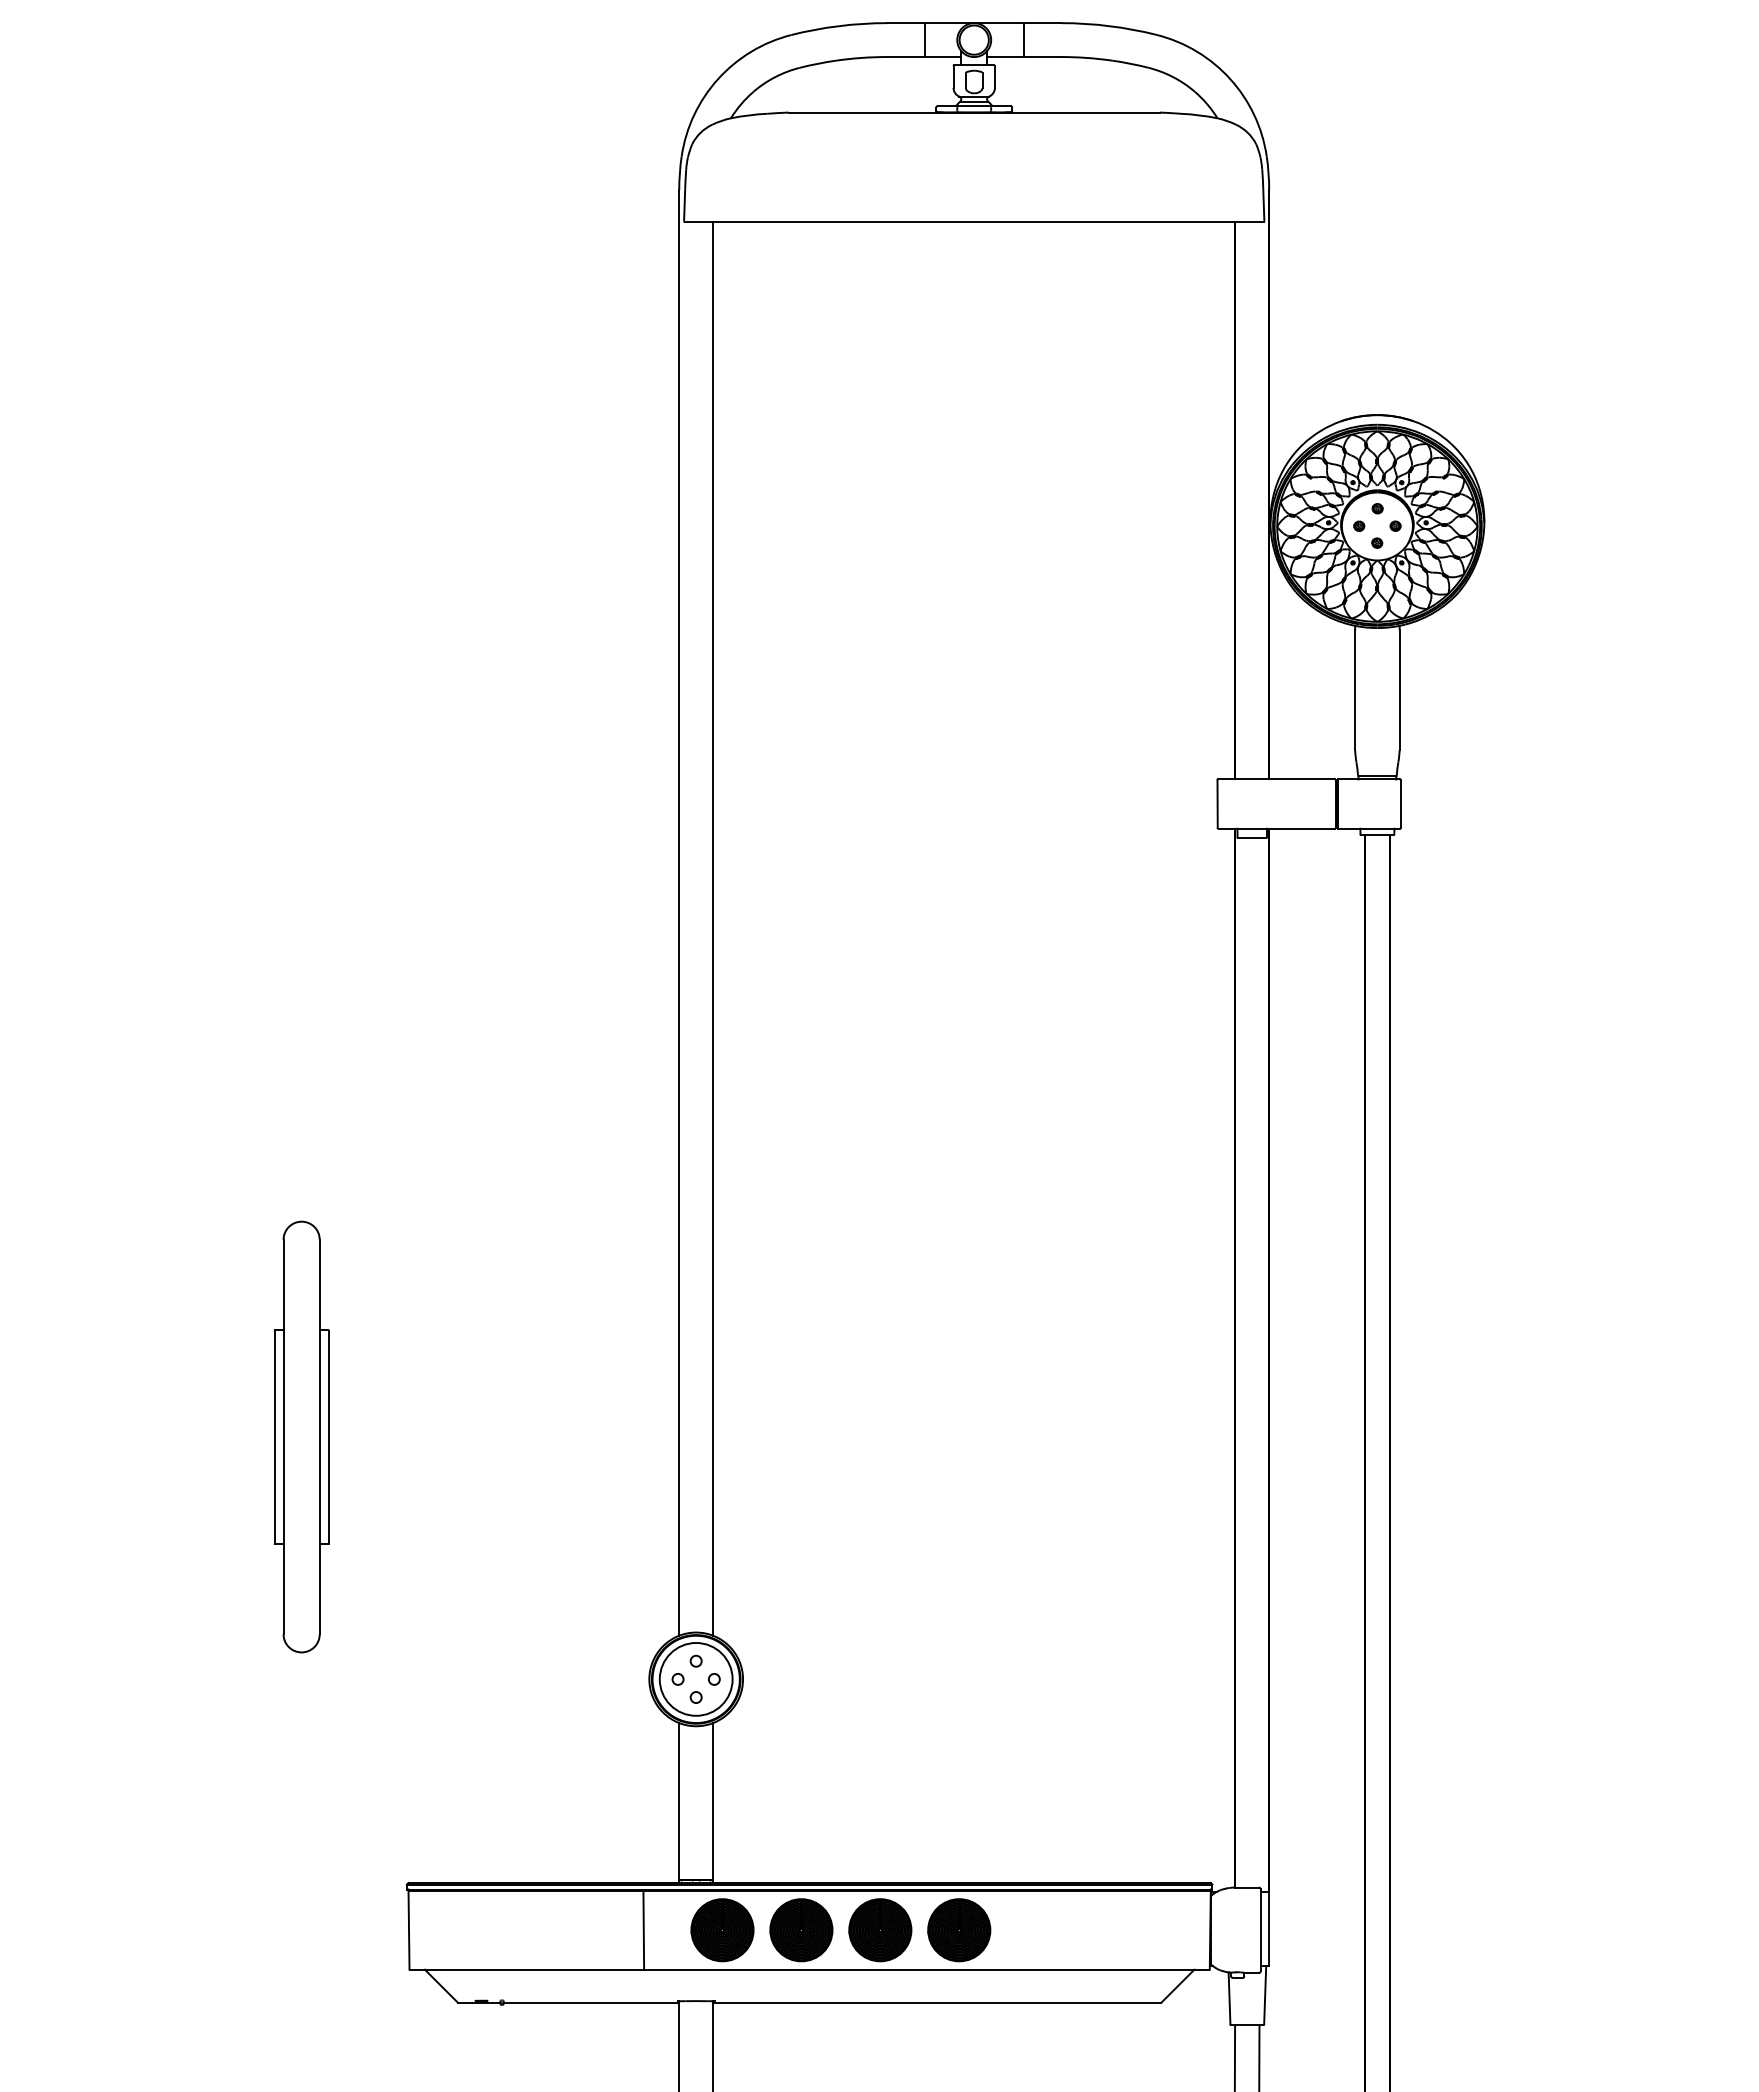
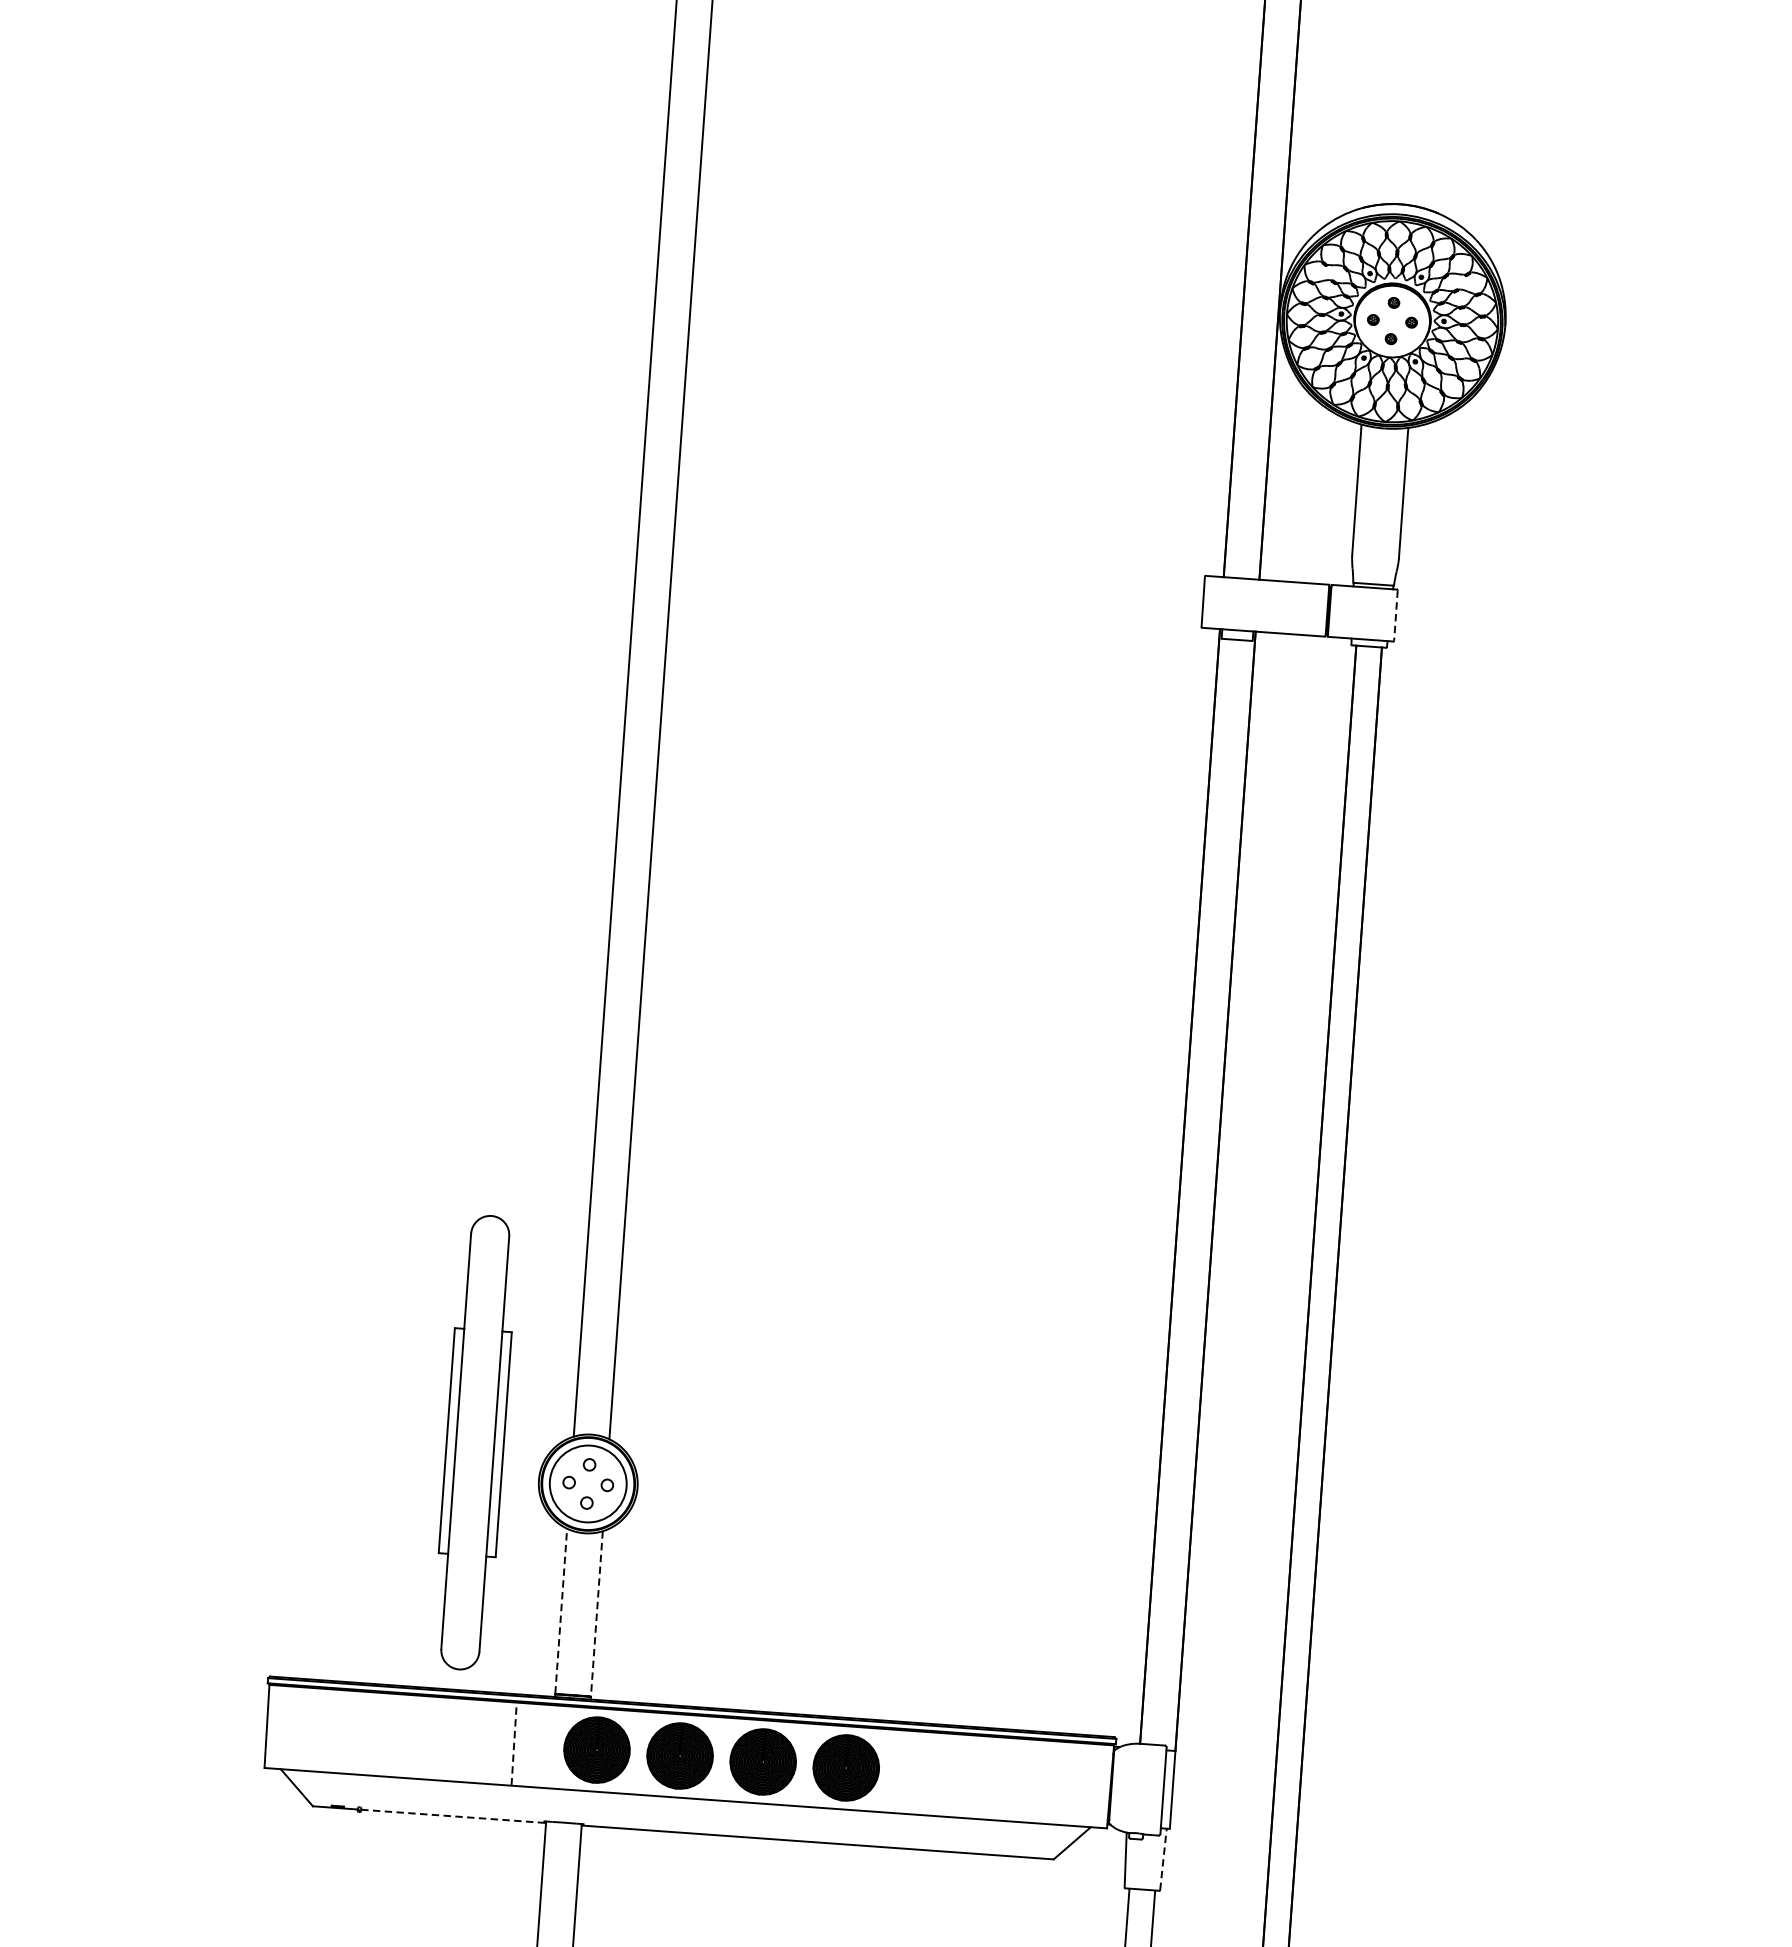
line: (1400, 804) -> (1395, 616), solid -> dashed
part: (301, 1436) -> (475, 1442), moved
line: (679, 1800) -> (561, 1610), solid -> dashed
line: (713, 1801) -> (597, 1613), solid -> dashed
line: (643, 1929) -> (513, 1743), solid -> dashed
line: (1265, 1994) -> (1163, 1858), solid -> dashed
line: (591, 2002) -> (453, 1816), solid -> dashed

